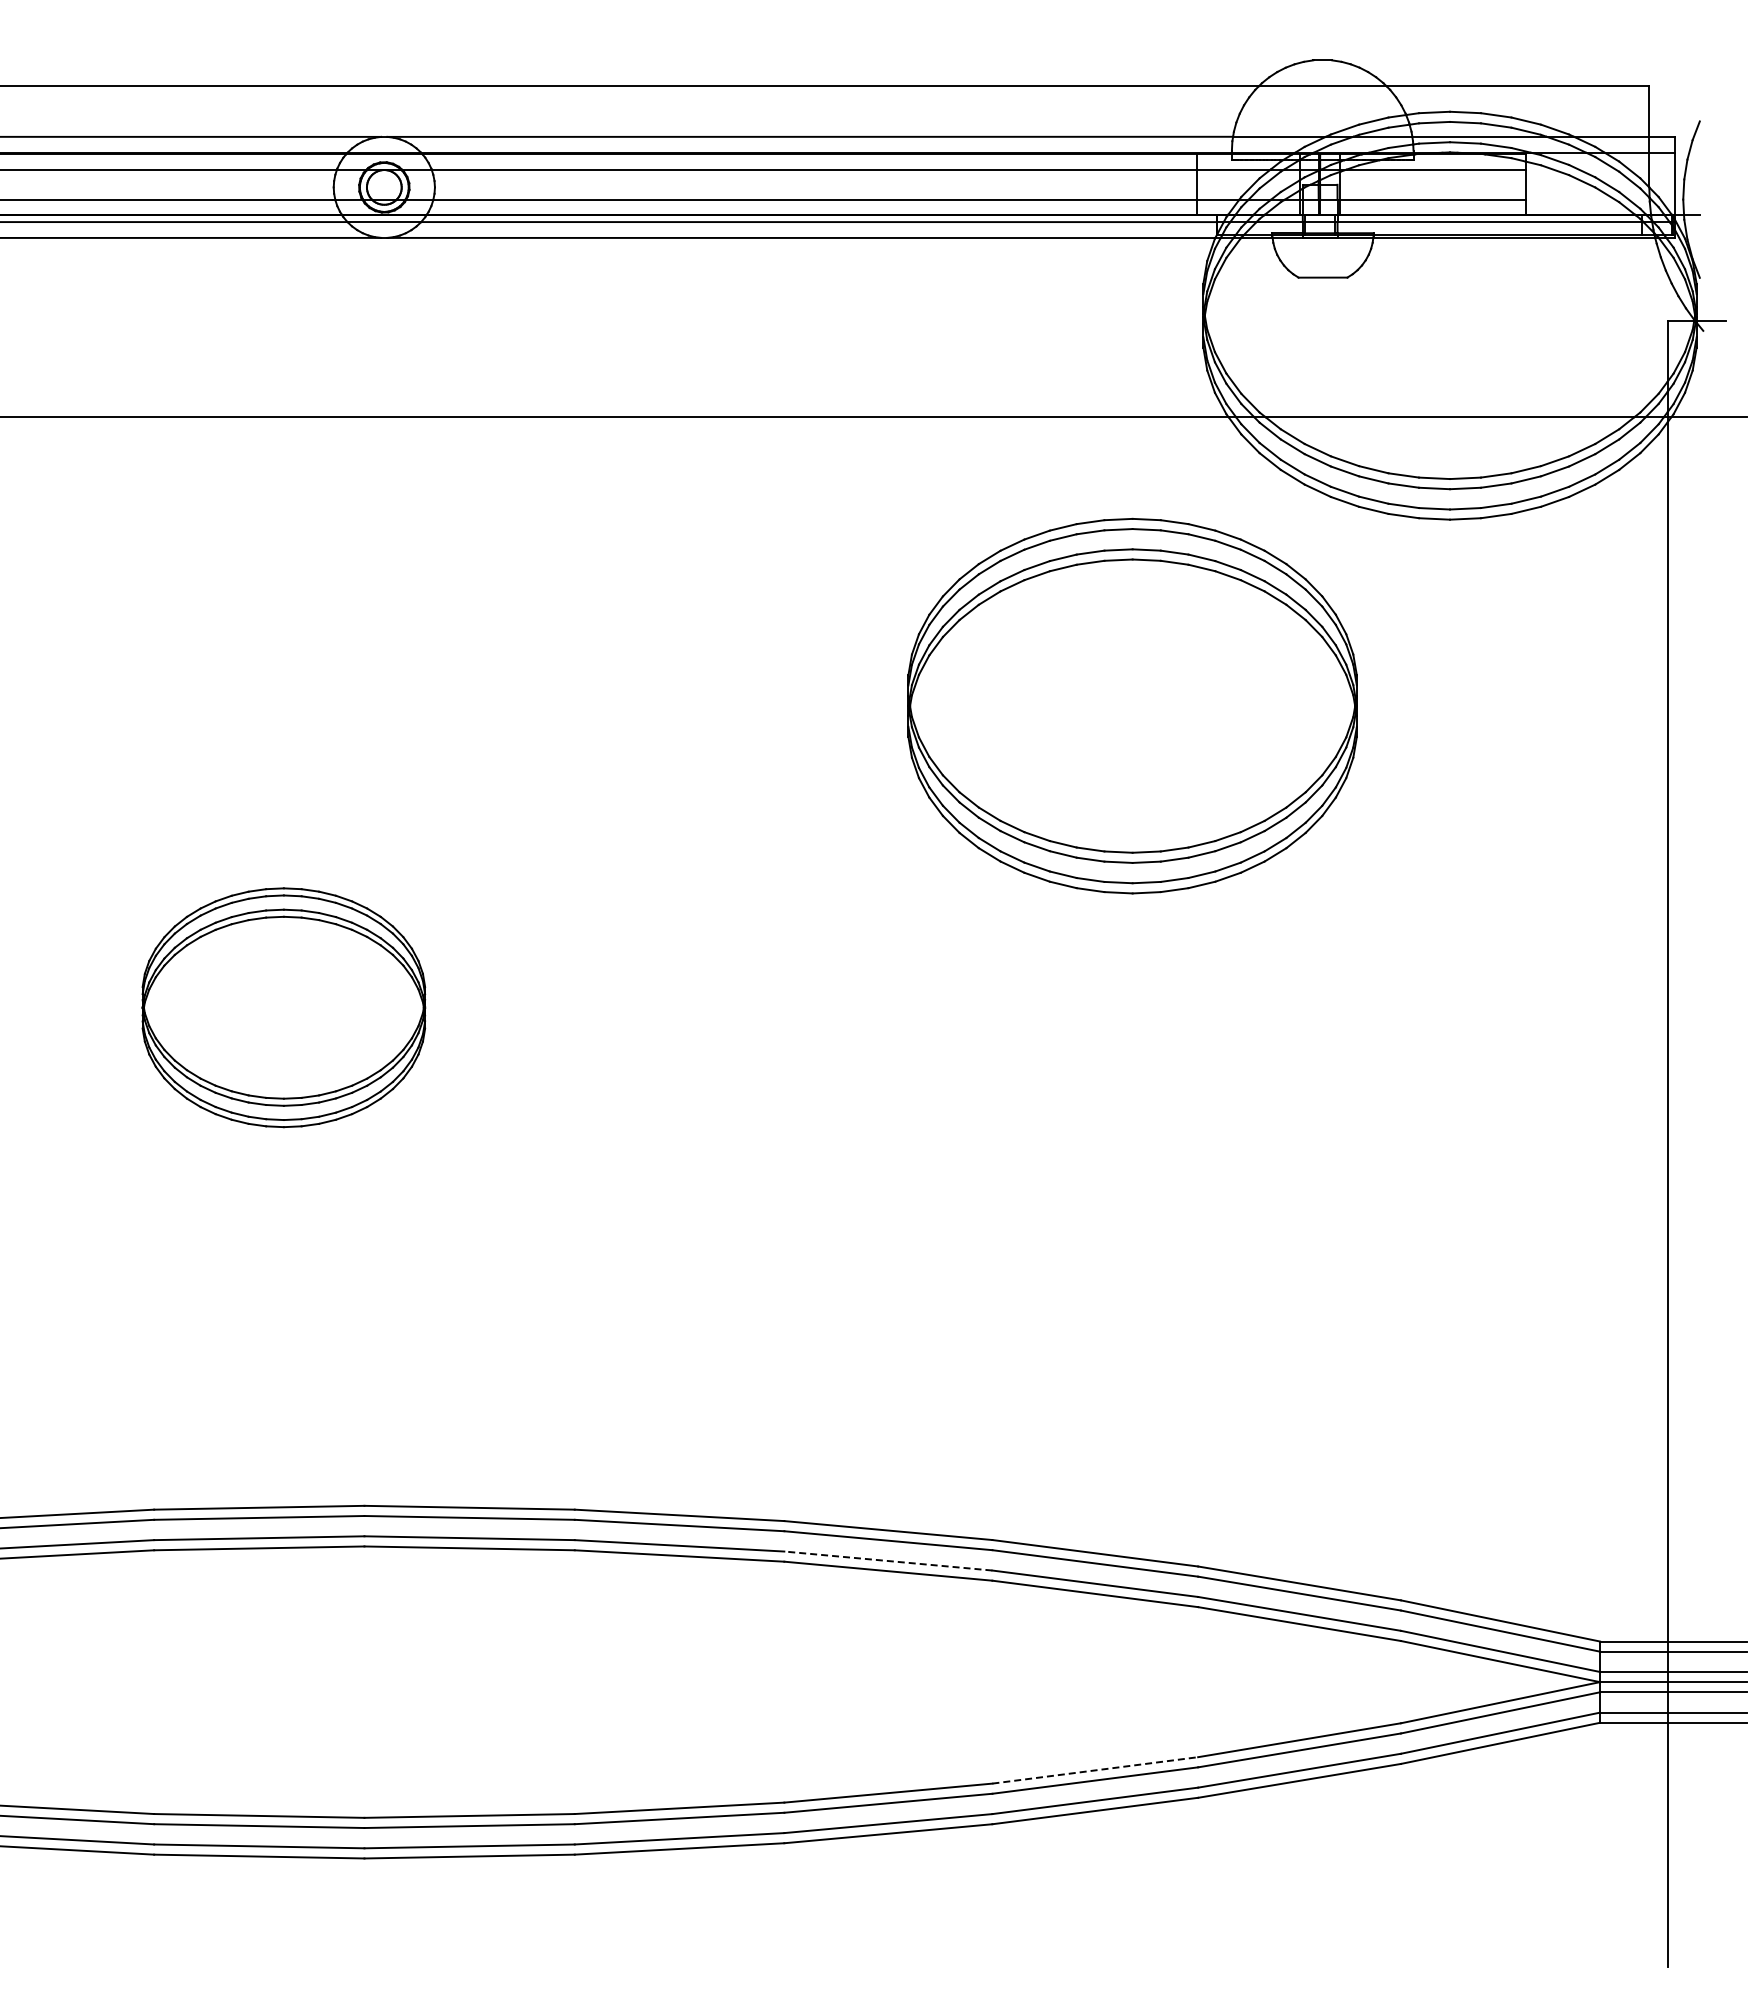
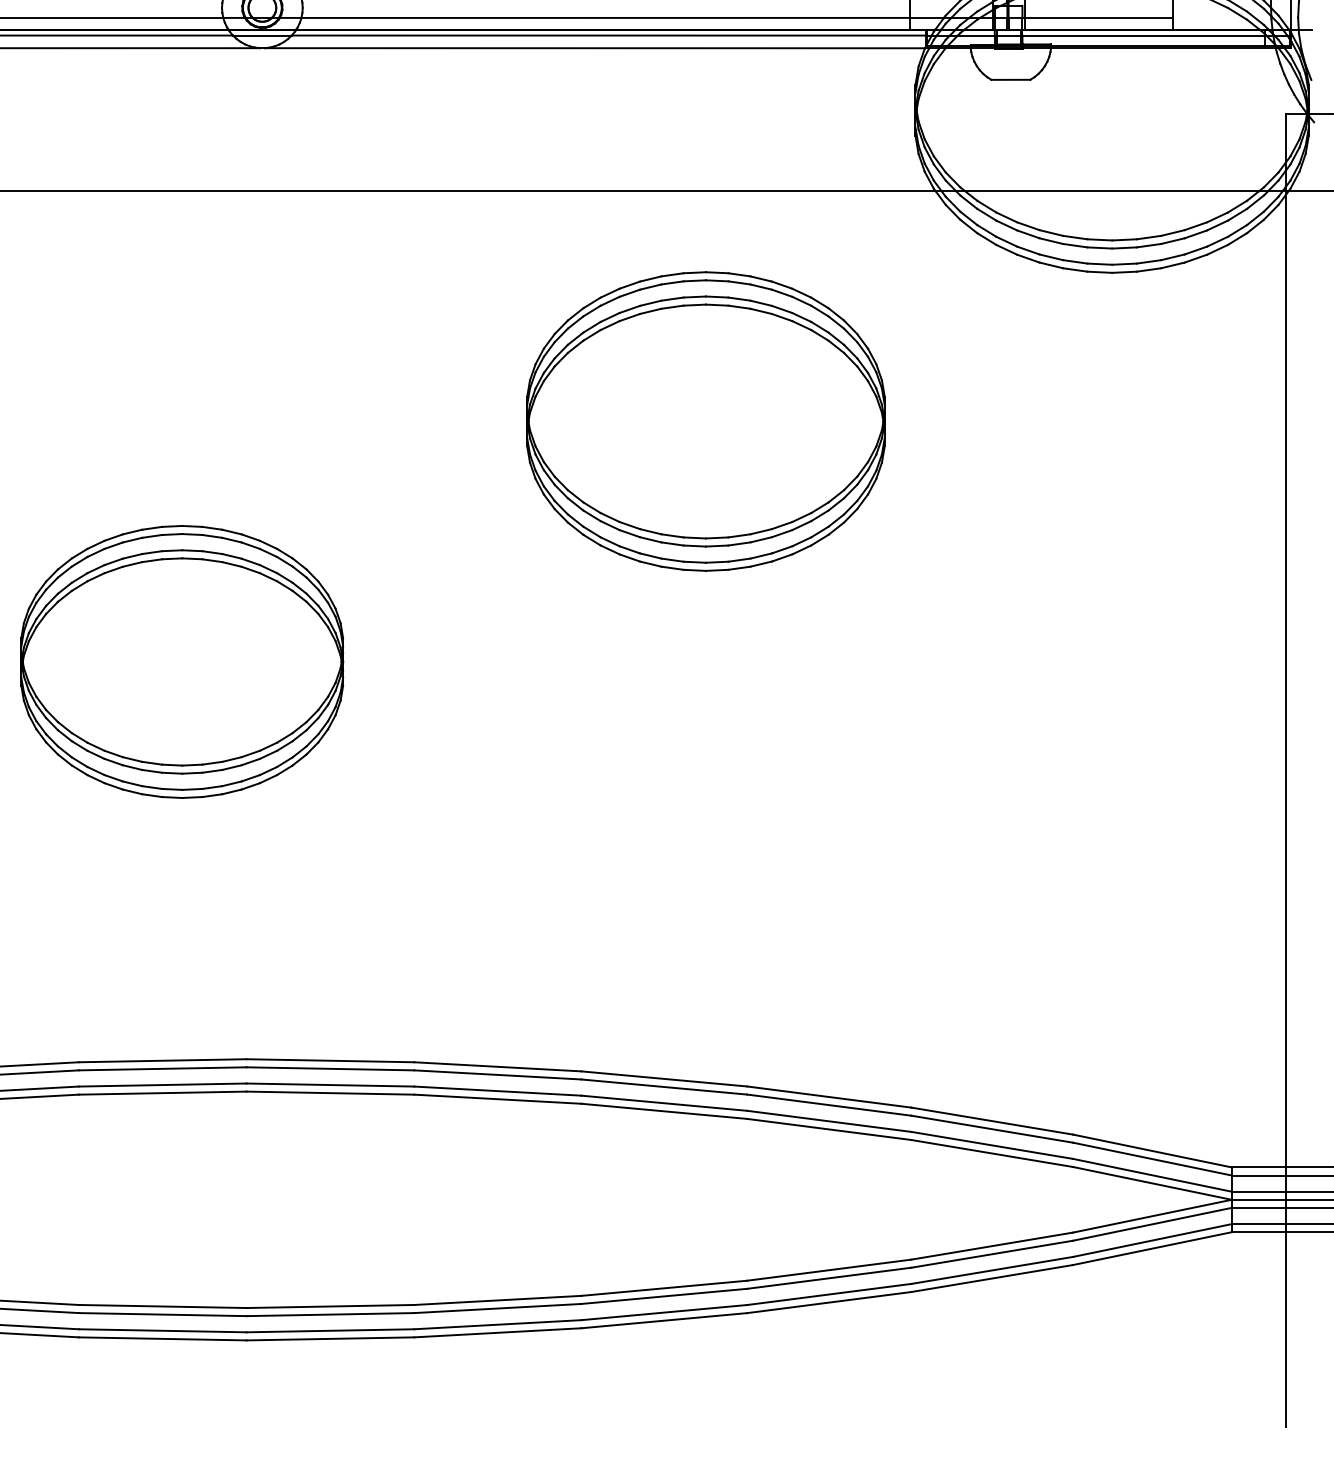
part: (1132, 705) -> (705, 421), moved
part: (283, 1007) -> (181, 661), size x1.43
line: (887, 1560) -> (663, 1102), dashed -> solid
line: (1095, 1770) -> (829, 1270), dashed -> solid

